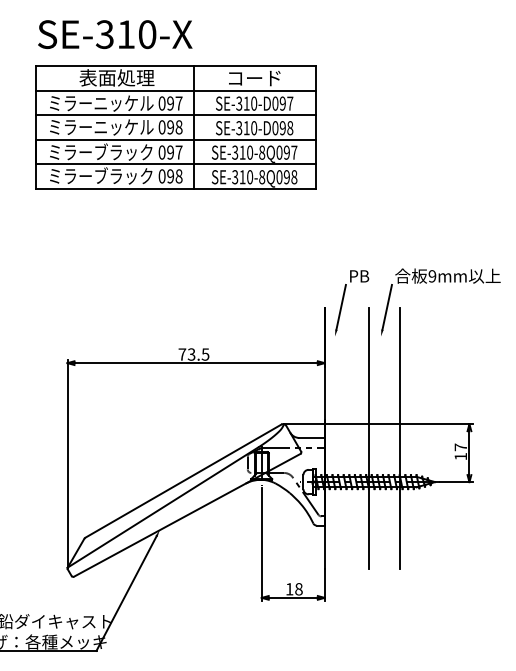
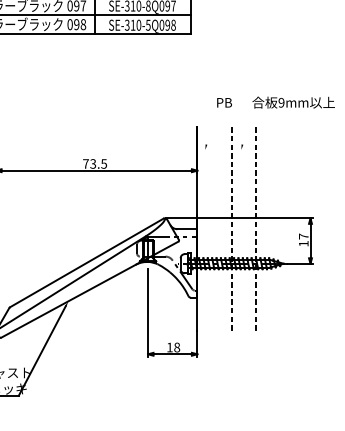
text: (262, 177) -> (148, 25), SE-310-8Q098 -> SE-310-5Q098
line: (340, 306) -> (209, 126), removed
line: (386, 306) -> (245, 126), removed
line: (368, 438) -> (231, 229), solid -> dashed
line: (400, 438) -> (256, 229), solid -> dashed

